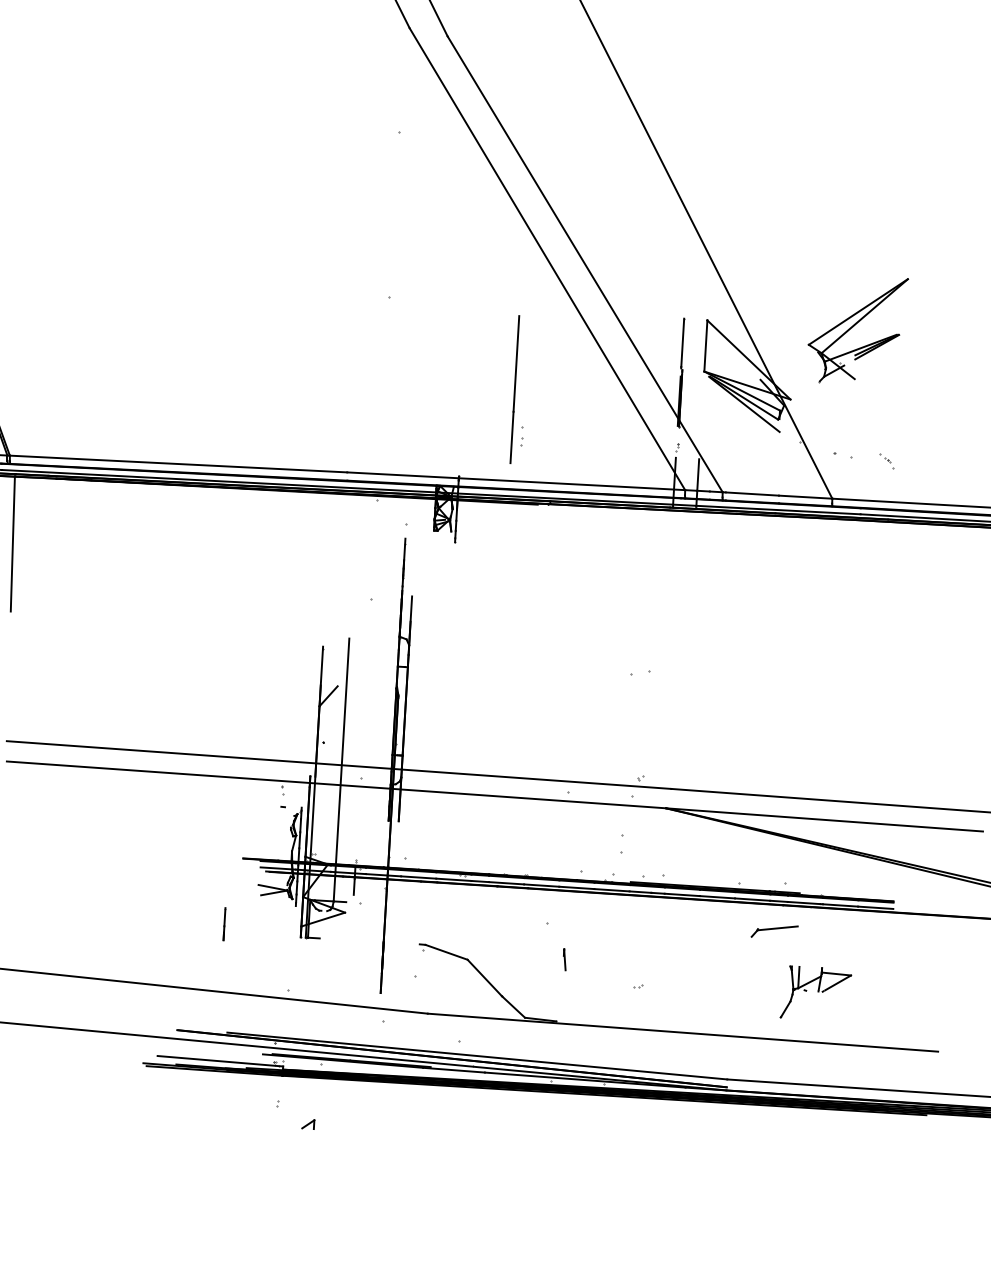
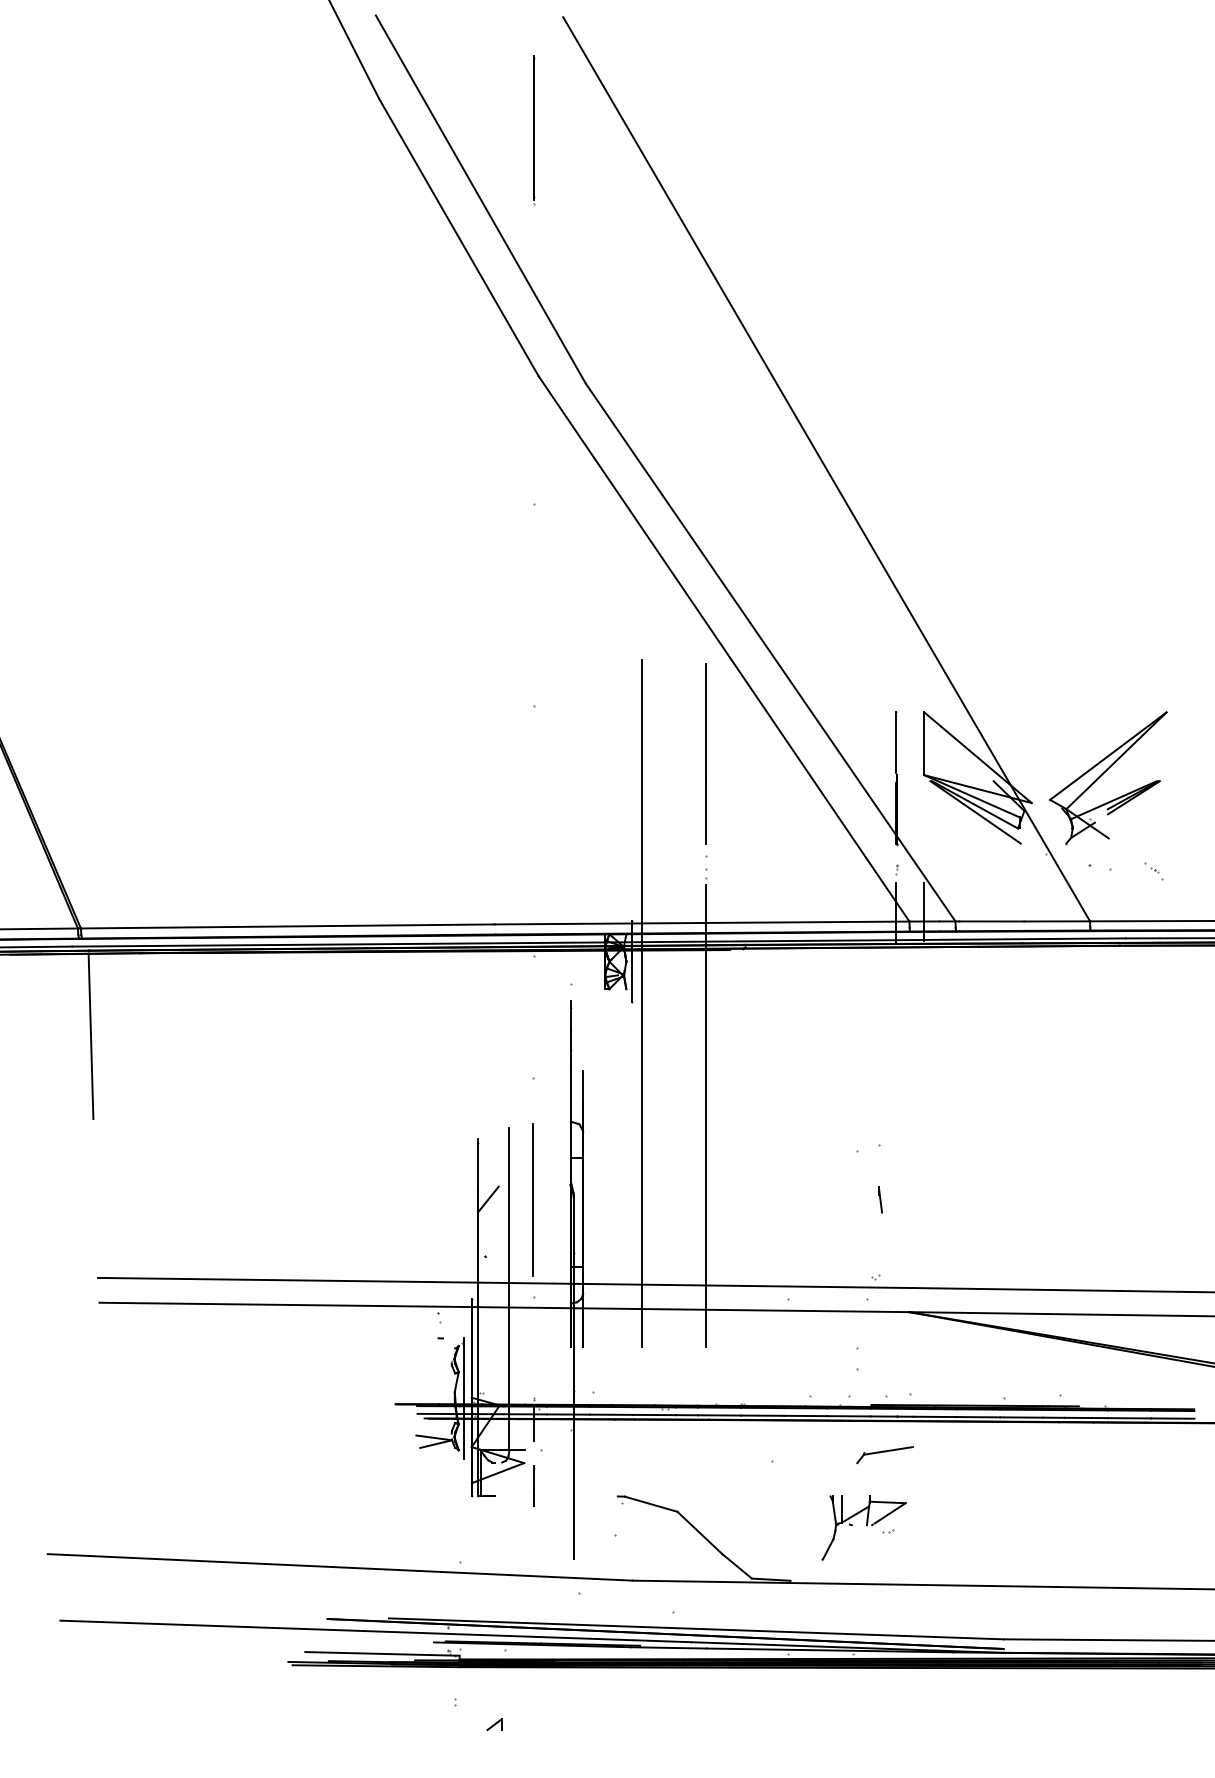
part: (854, 326) -> (1104, 773), moved
line: (514, 389) -> (705, 753), moved
line: (463, 543) -> (642, 1003), added
line: (509, 638) -> (705, 1115), added
line: (364, 698) -> (532, 1199), added
line: (225, 923) -> (534, 1485), moved
part: (774, 931) -> (884, 1455), moved
line: (564, 959) -> (880, 1199), moved
part: (815, 993) -> (863, 1527), moved

